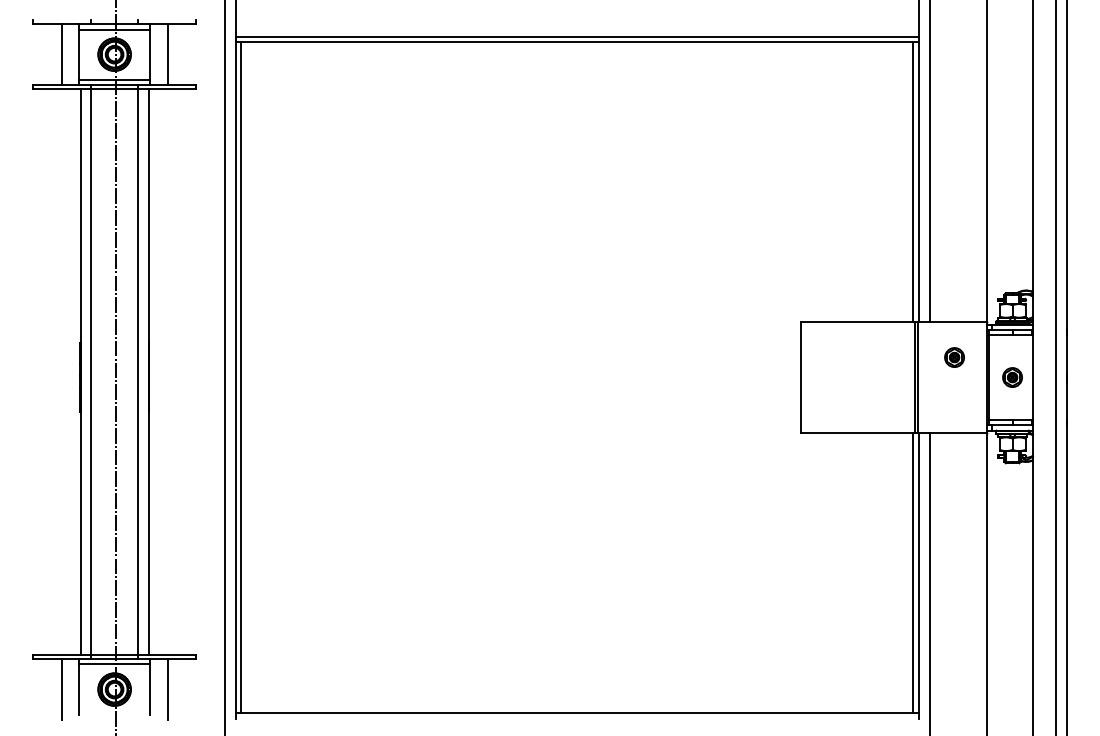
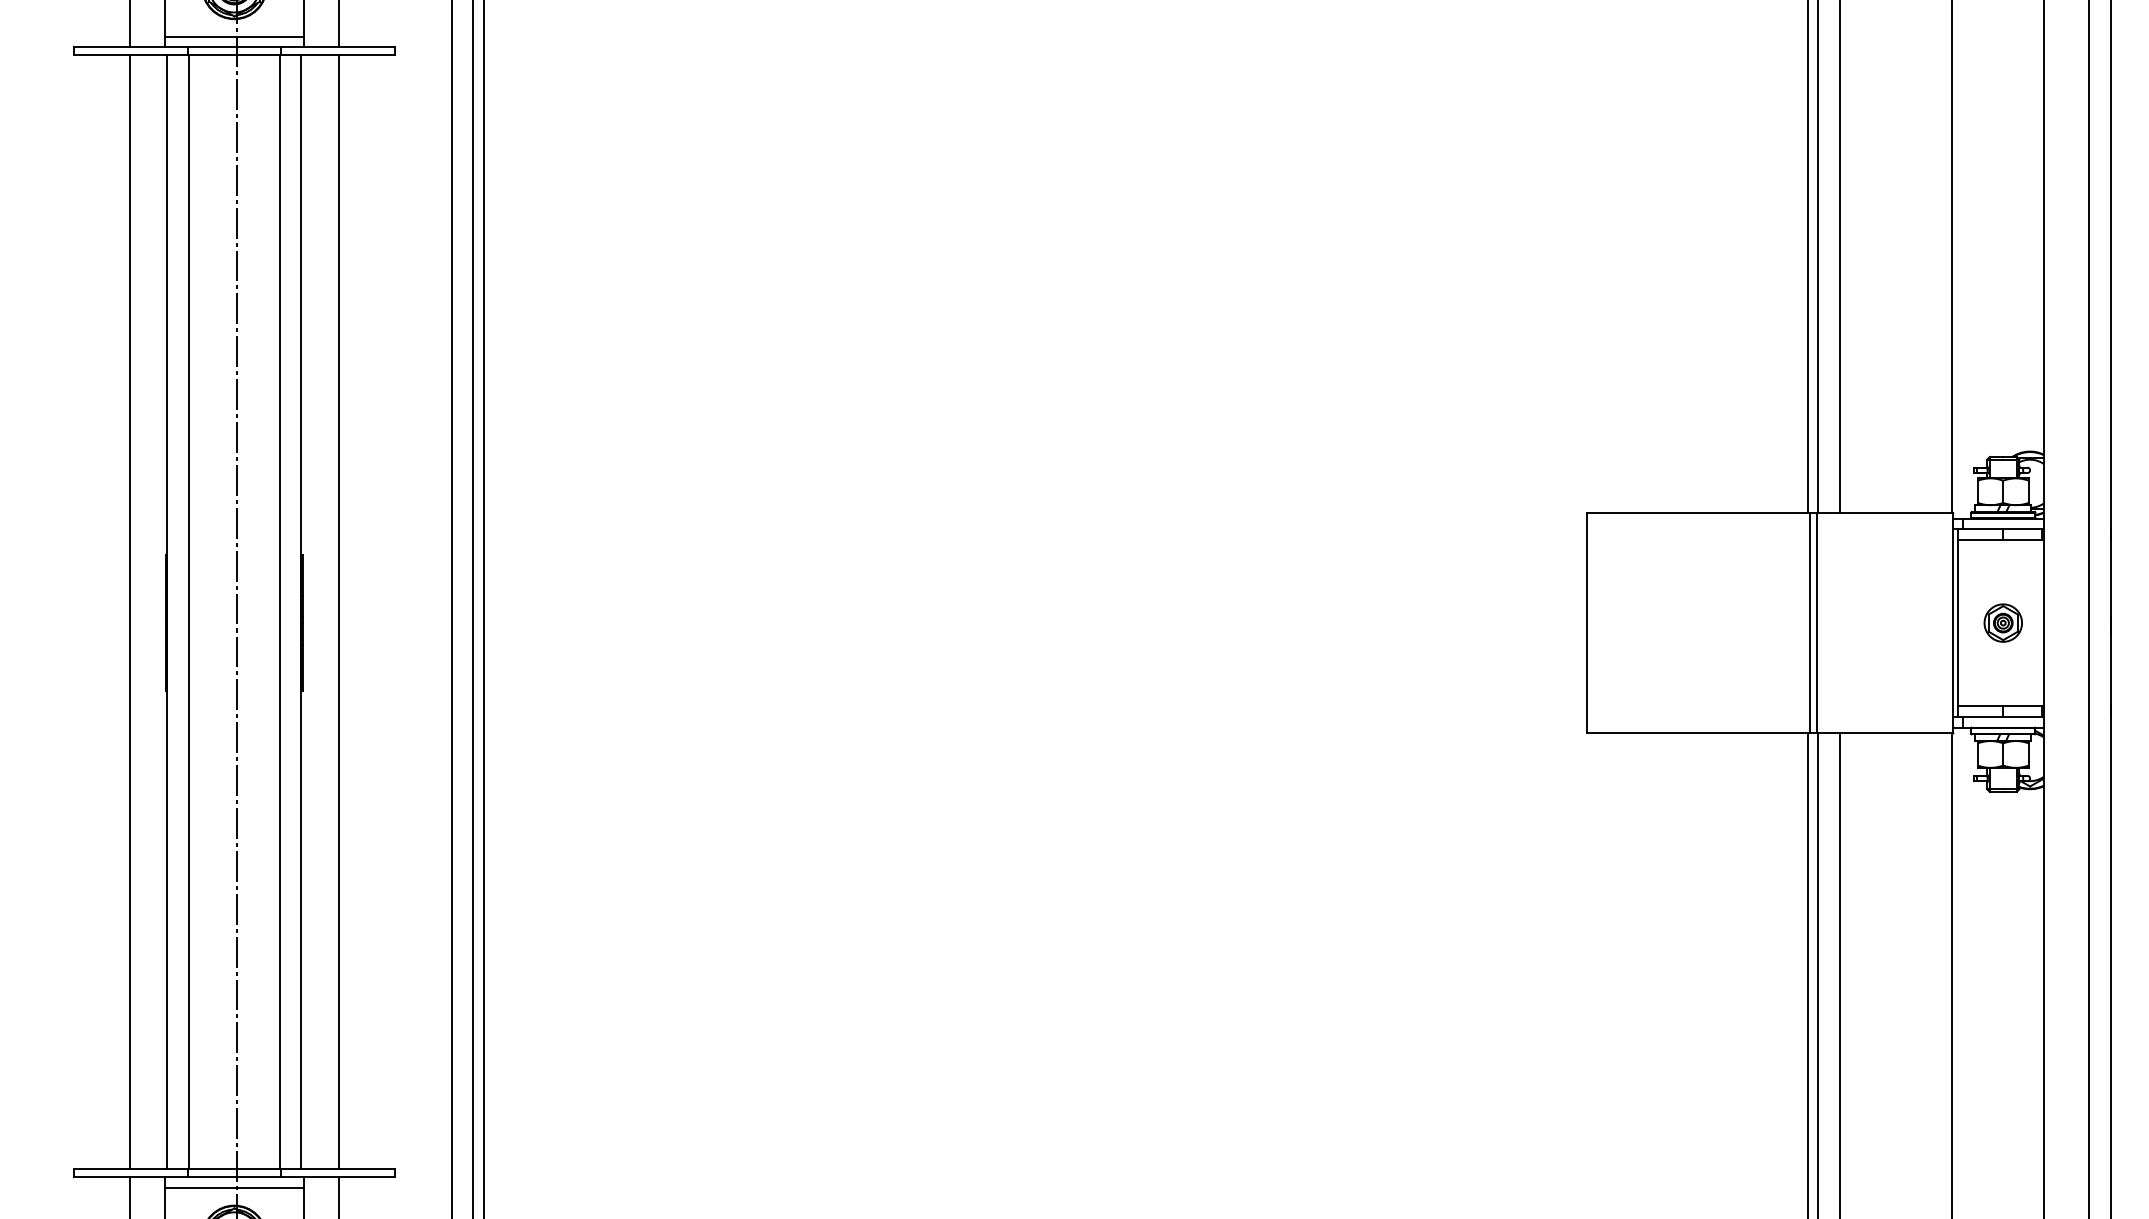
part: (954, 357) -> (1888, 583), removed
line: (61, 371) -> (129, 611), added
line: (167, 371) -> (338, 611), added

